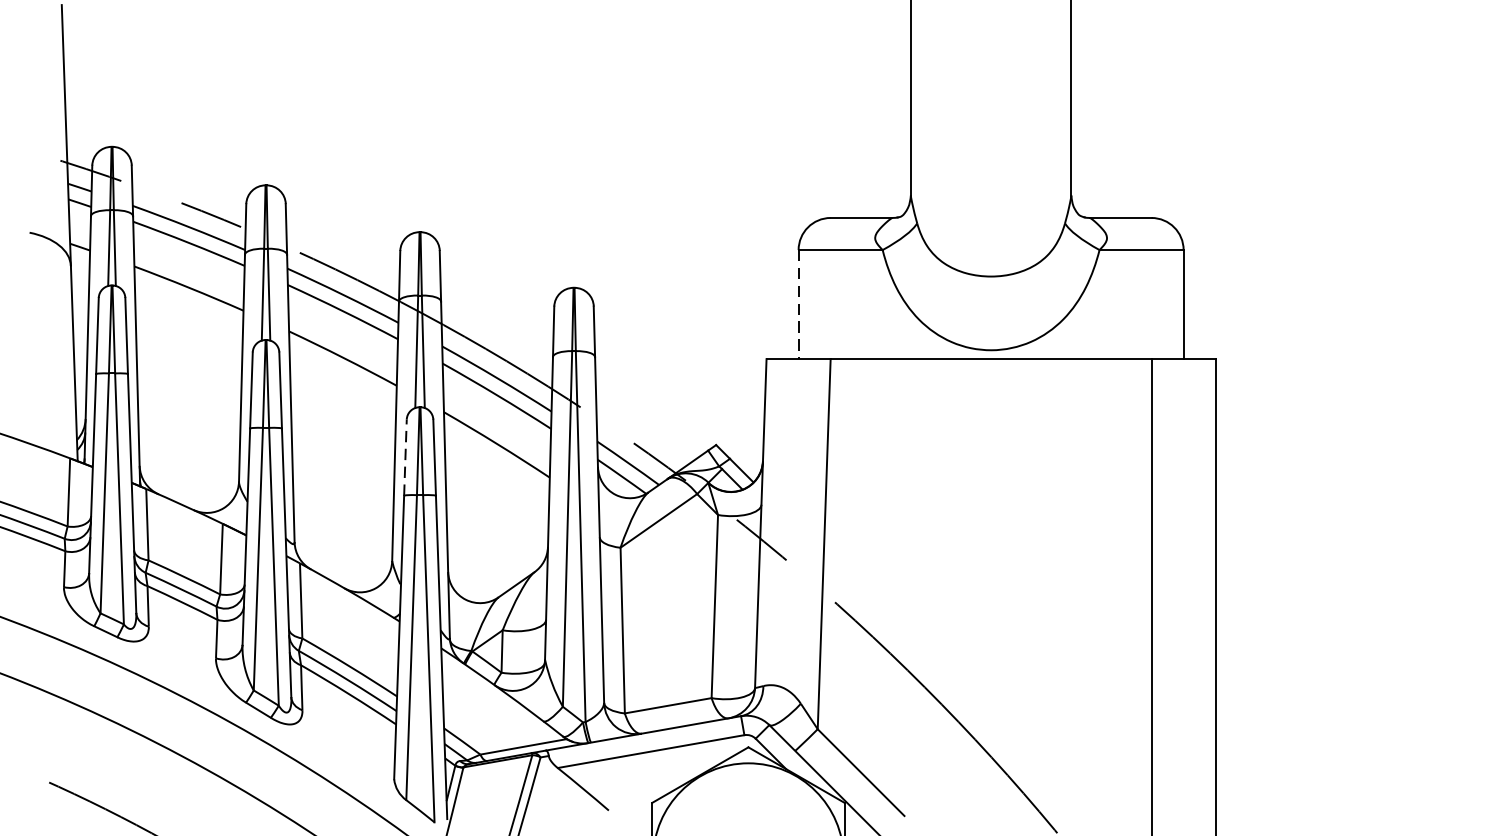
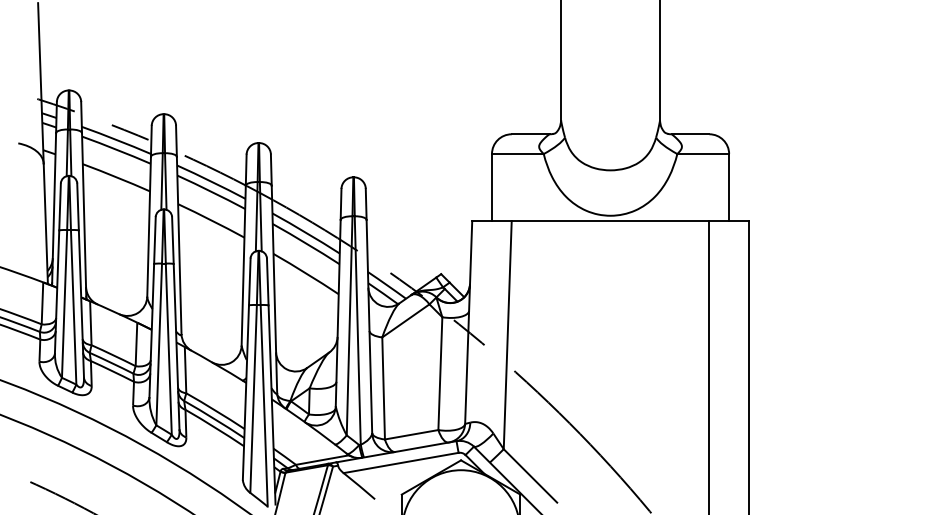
line: (797, 304) -> (491, 187), dashed -> solid
line: (404, 456) -> (249, 281), dashed -> solid

